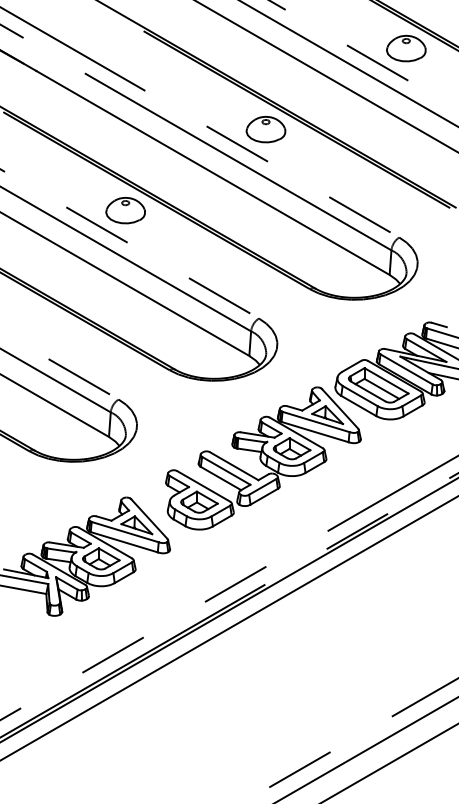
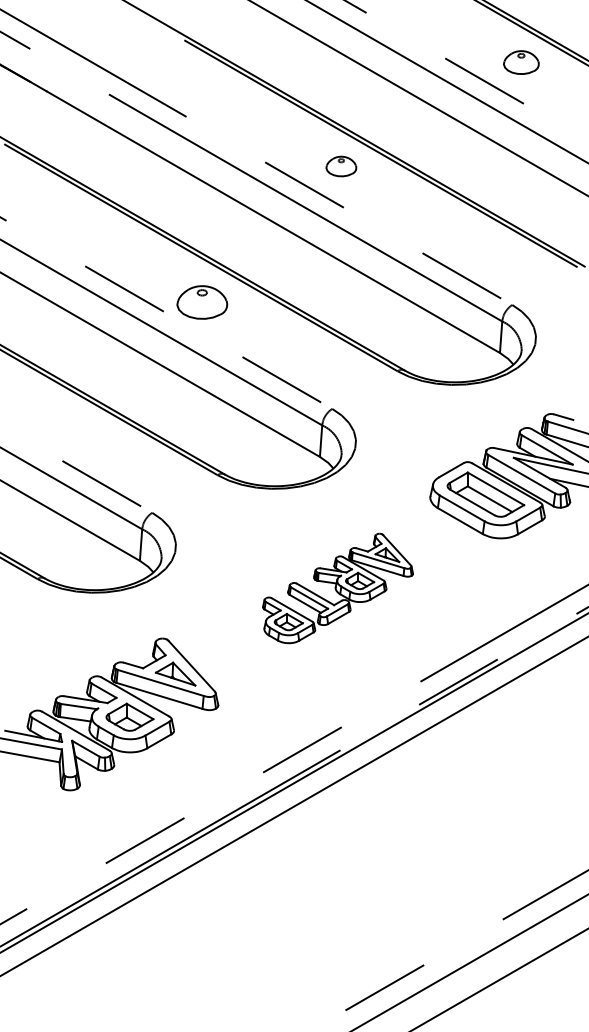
part: (406, 48) -> (521, 62), size x0.7
part: (266, 129) -> (341, 166), size x0.6
part: (125, 210) -> (202, 302), moved
part: (263, 458) -> (337, 588), size x0.6

